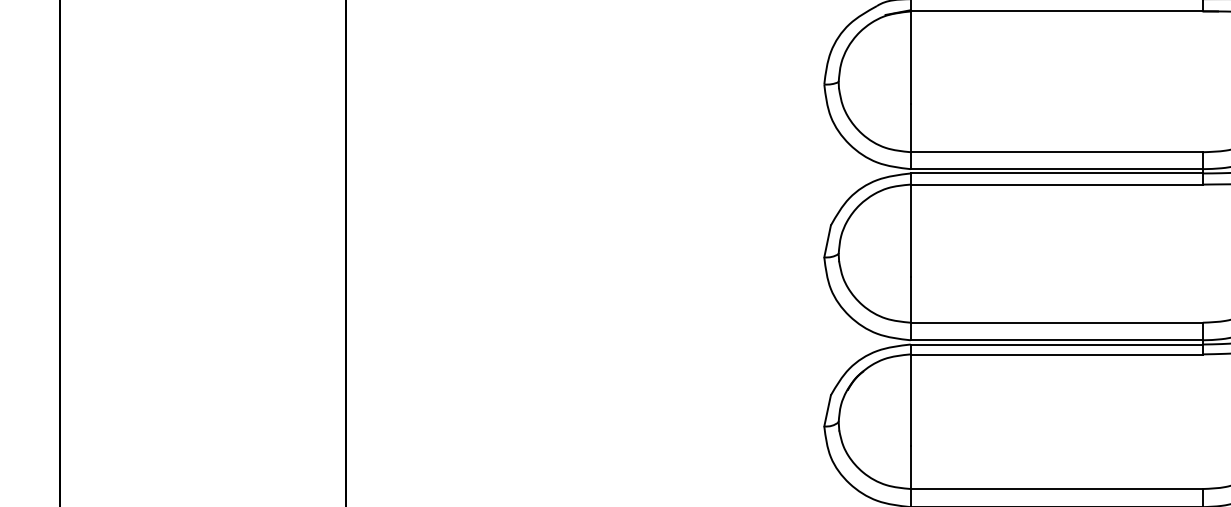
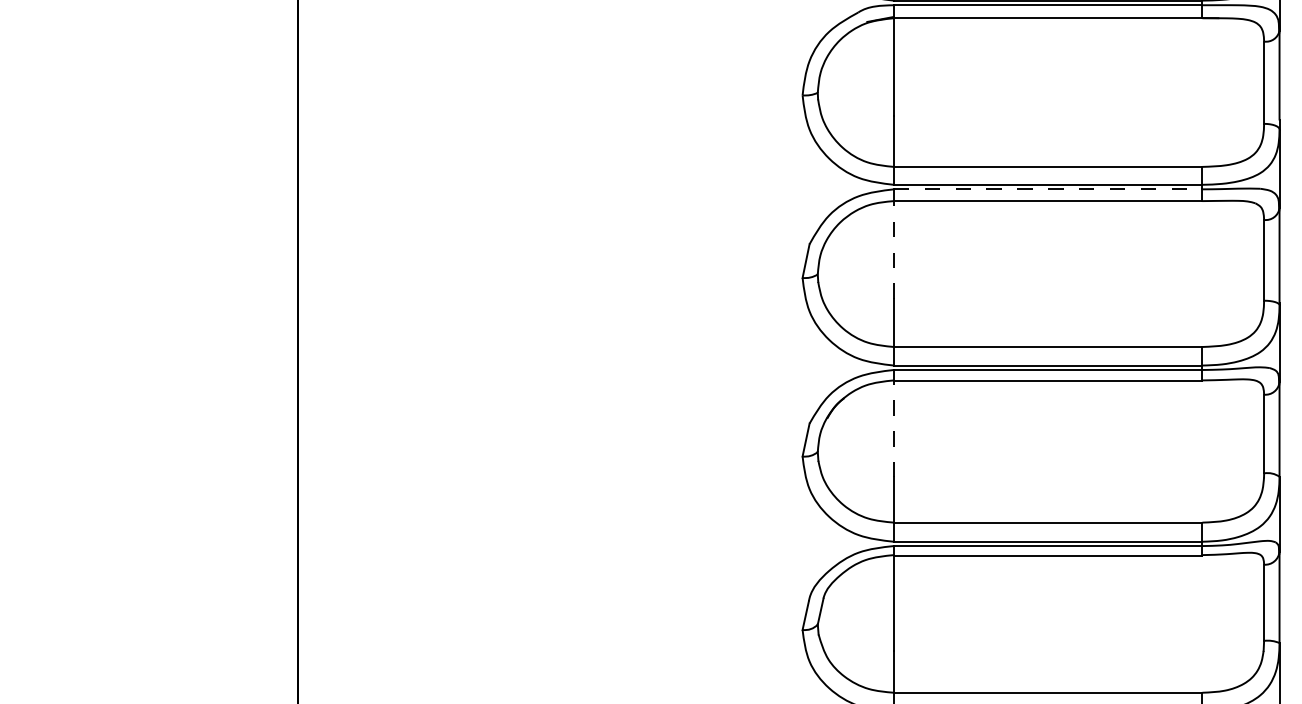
line: (1057, 173) -> (1048, 189), solid -> dashed
line: (910, 231) -> (893, 250), solid -> dashed
line: (910, 399) -> (893, 428), solid -> dashed

